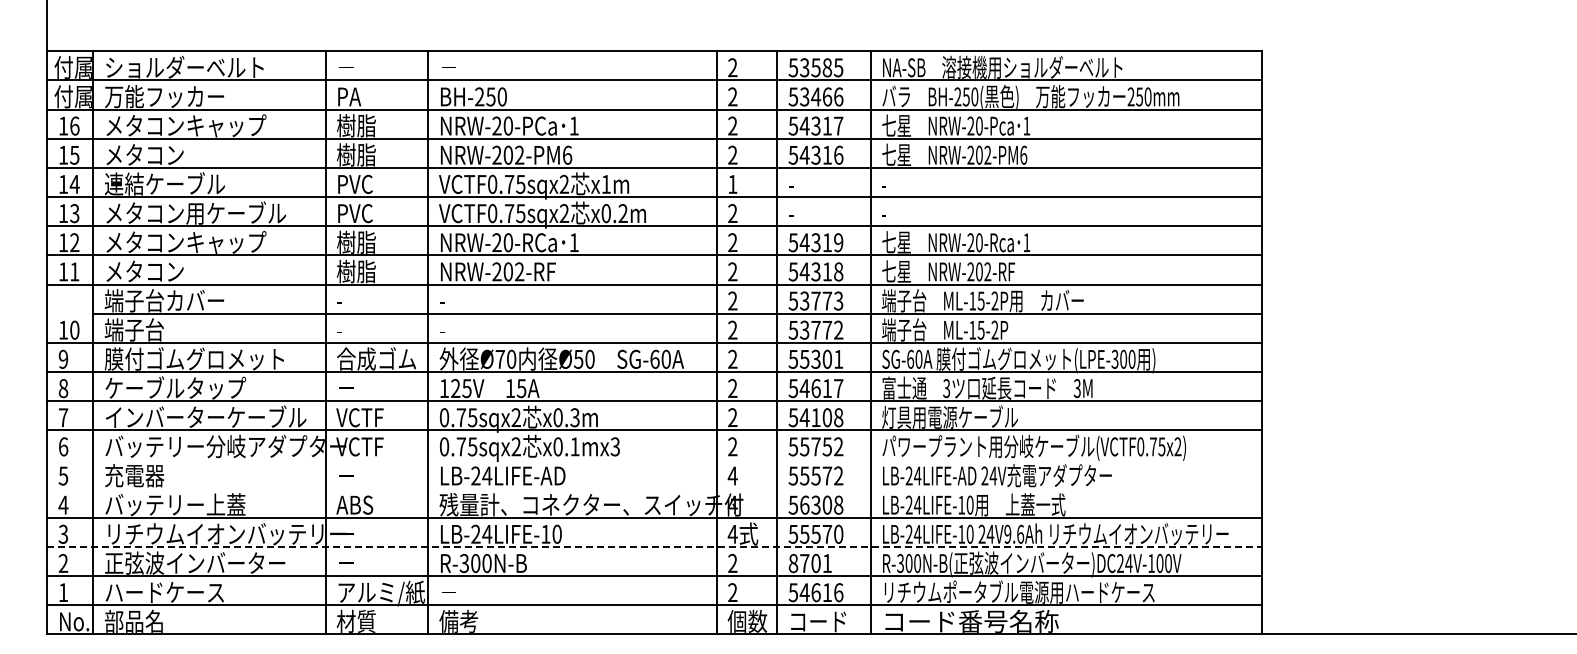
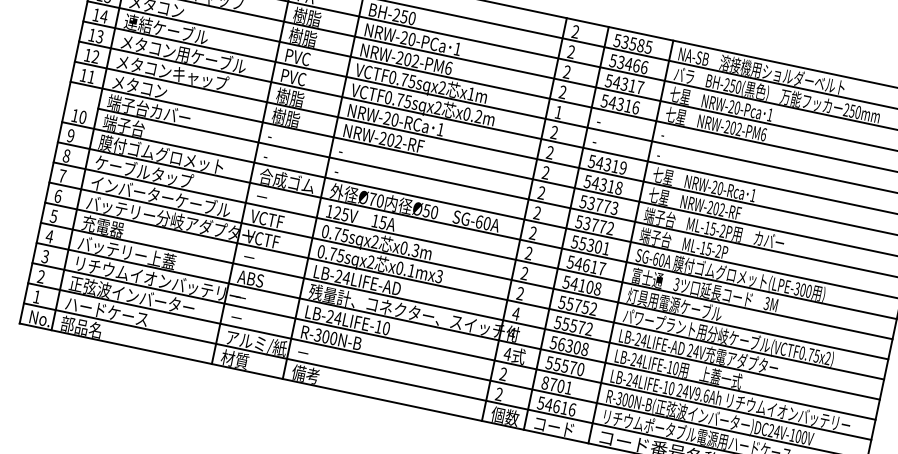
line: (654, 459) -> (464, 291), added
line: (654, 488) -> (460, 311), added
line: (655, 547) -> (452, 351), dashed -> solid

